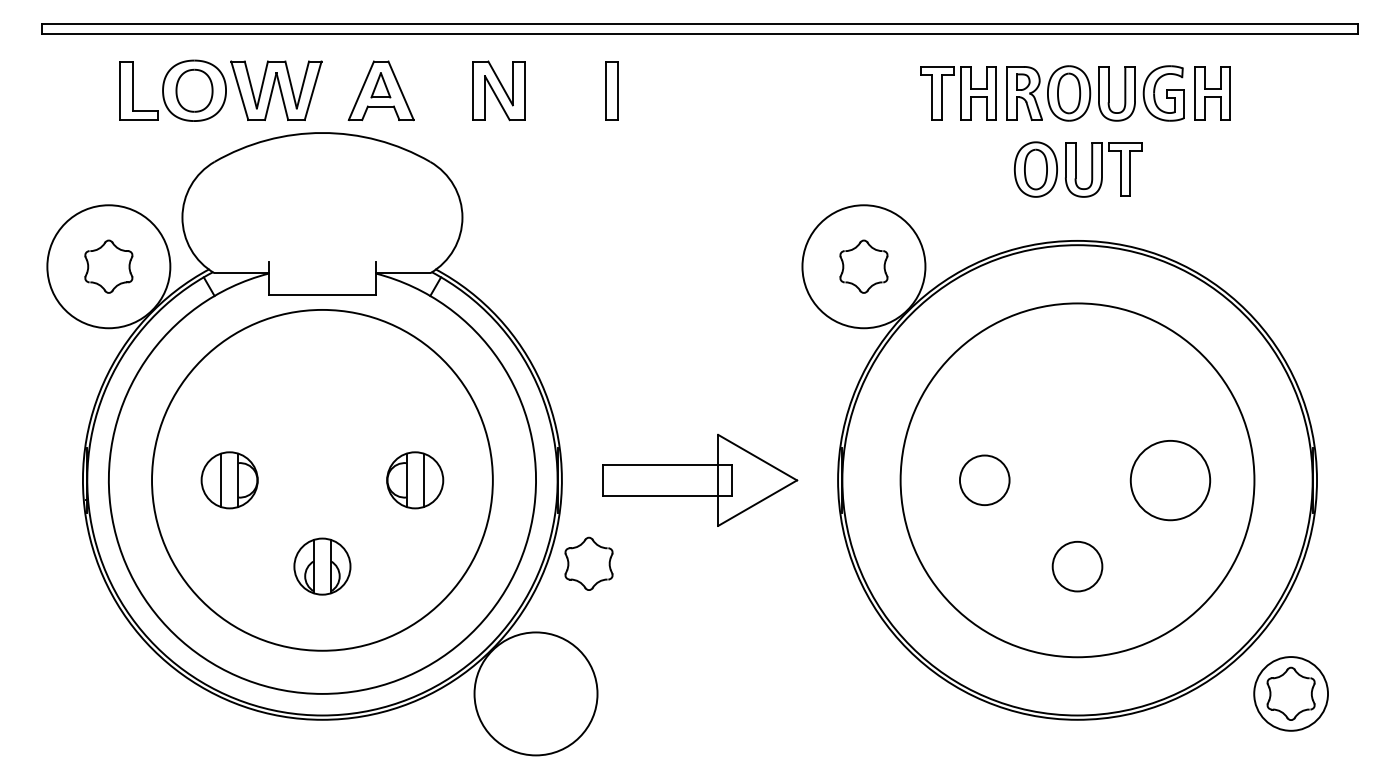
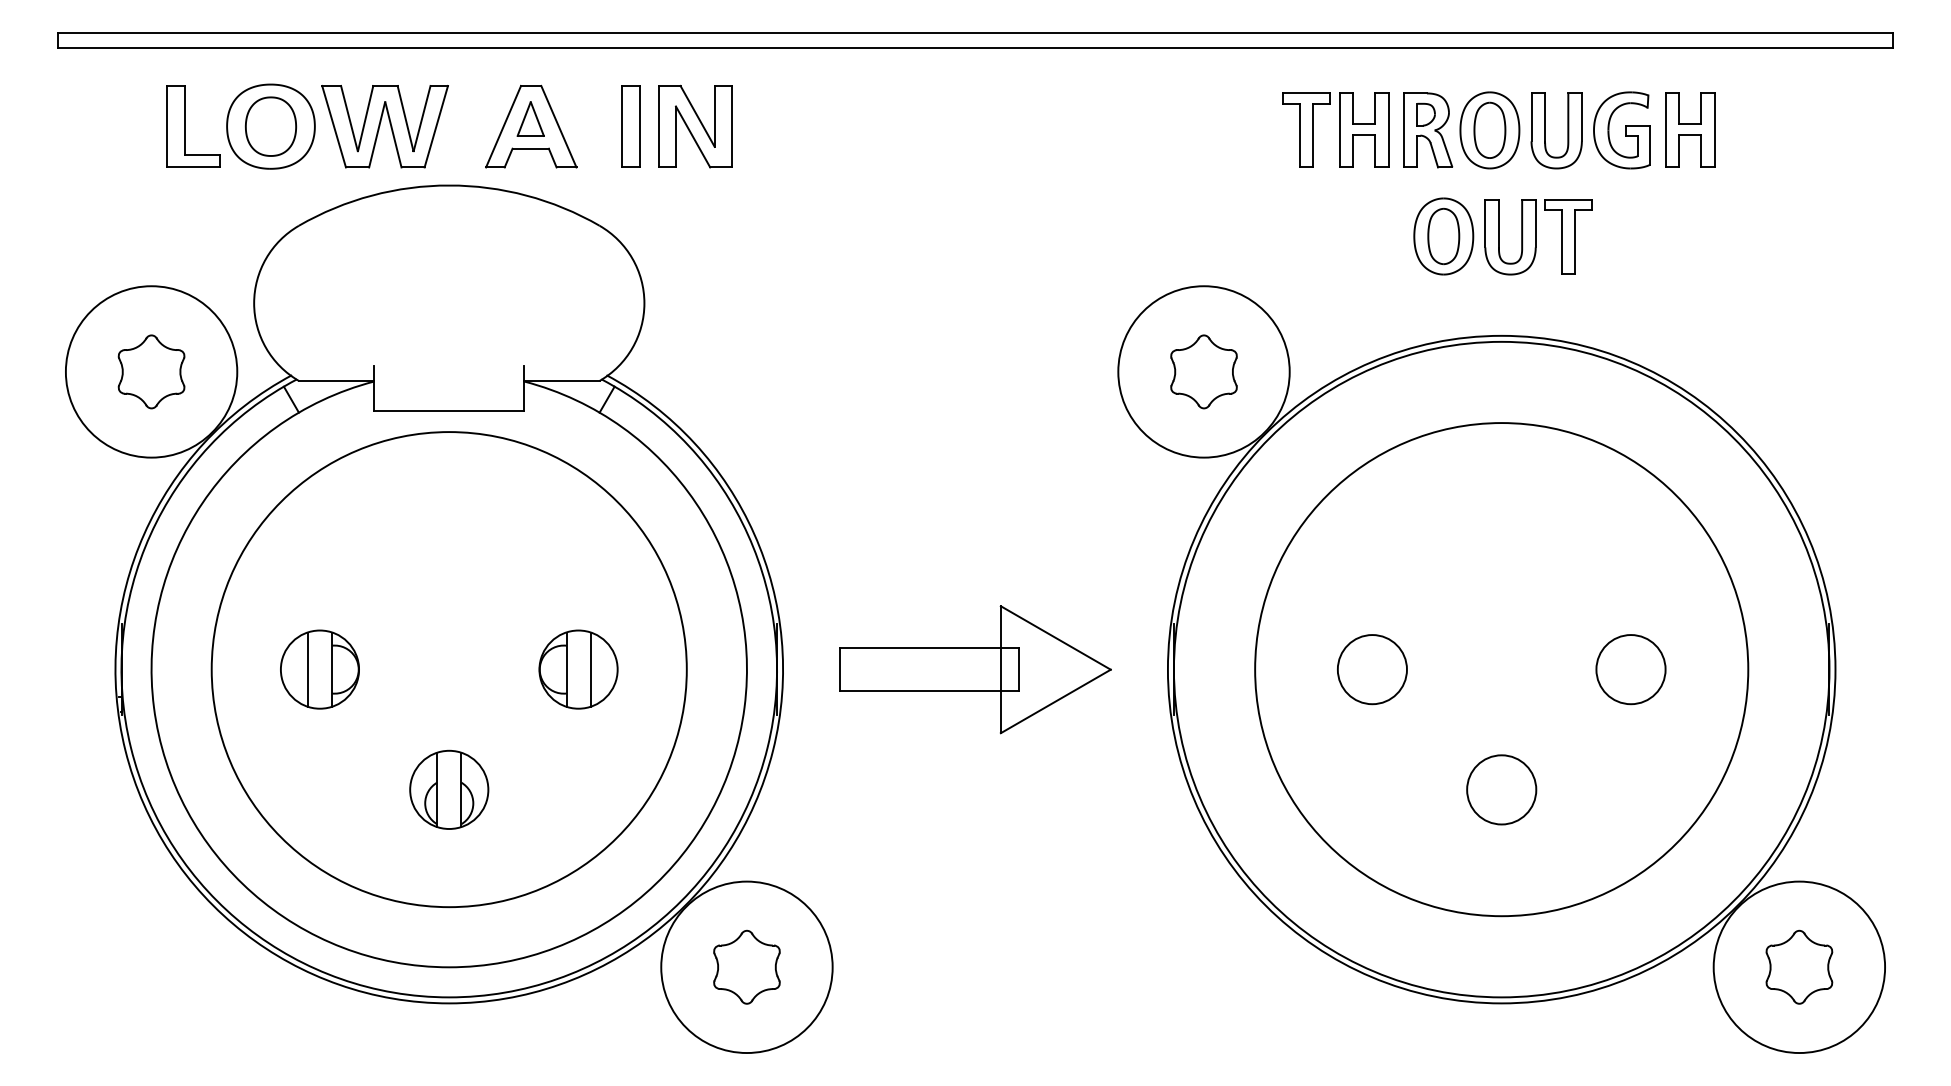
part: (611, 90) -> (630, 126), moved
circle: (1169, 479) -> (1629, 668), size x0.62
part: (588, 563) -> (746, 966), moved
circle: (1290, 693) -> (1798, 966), size x1.67

